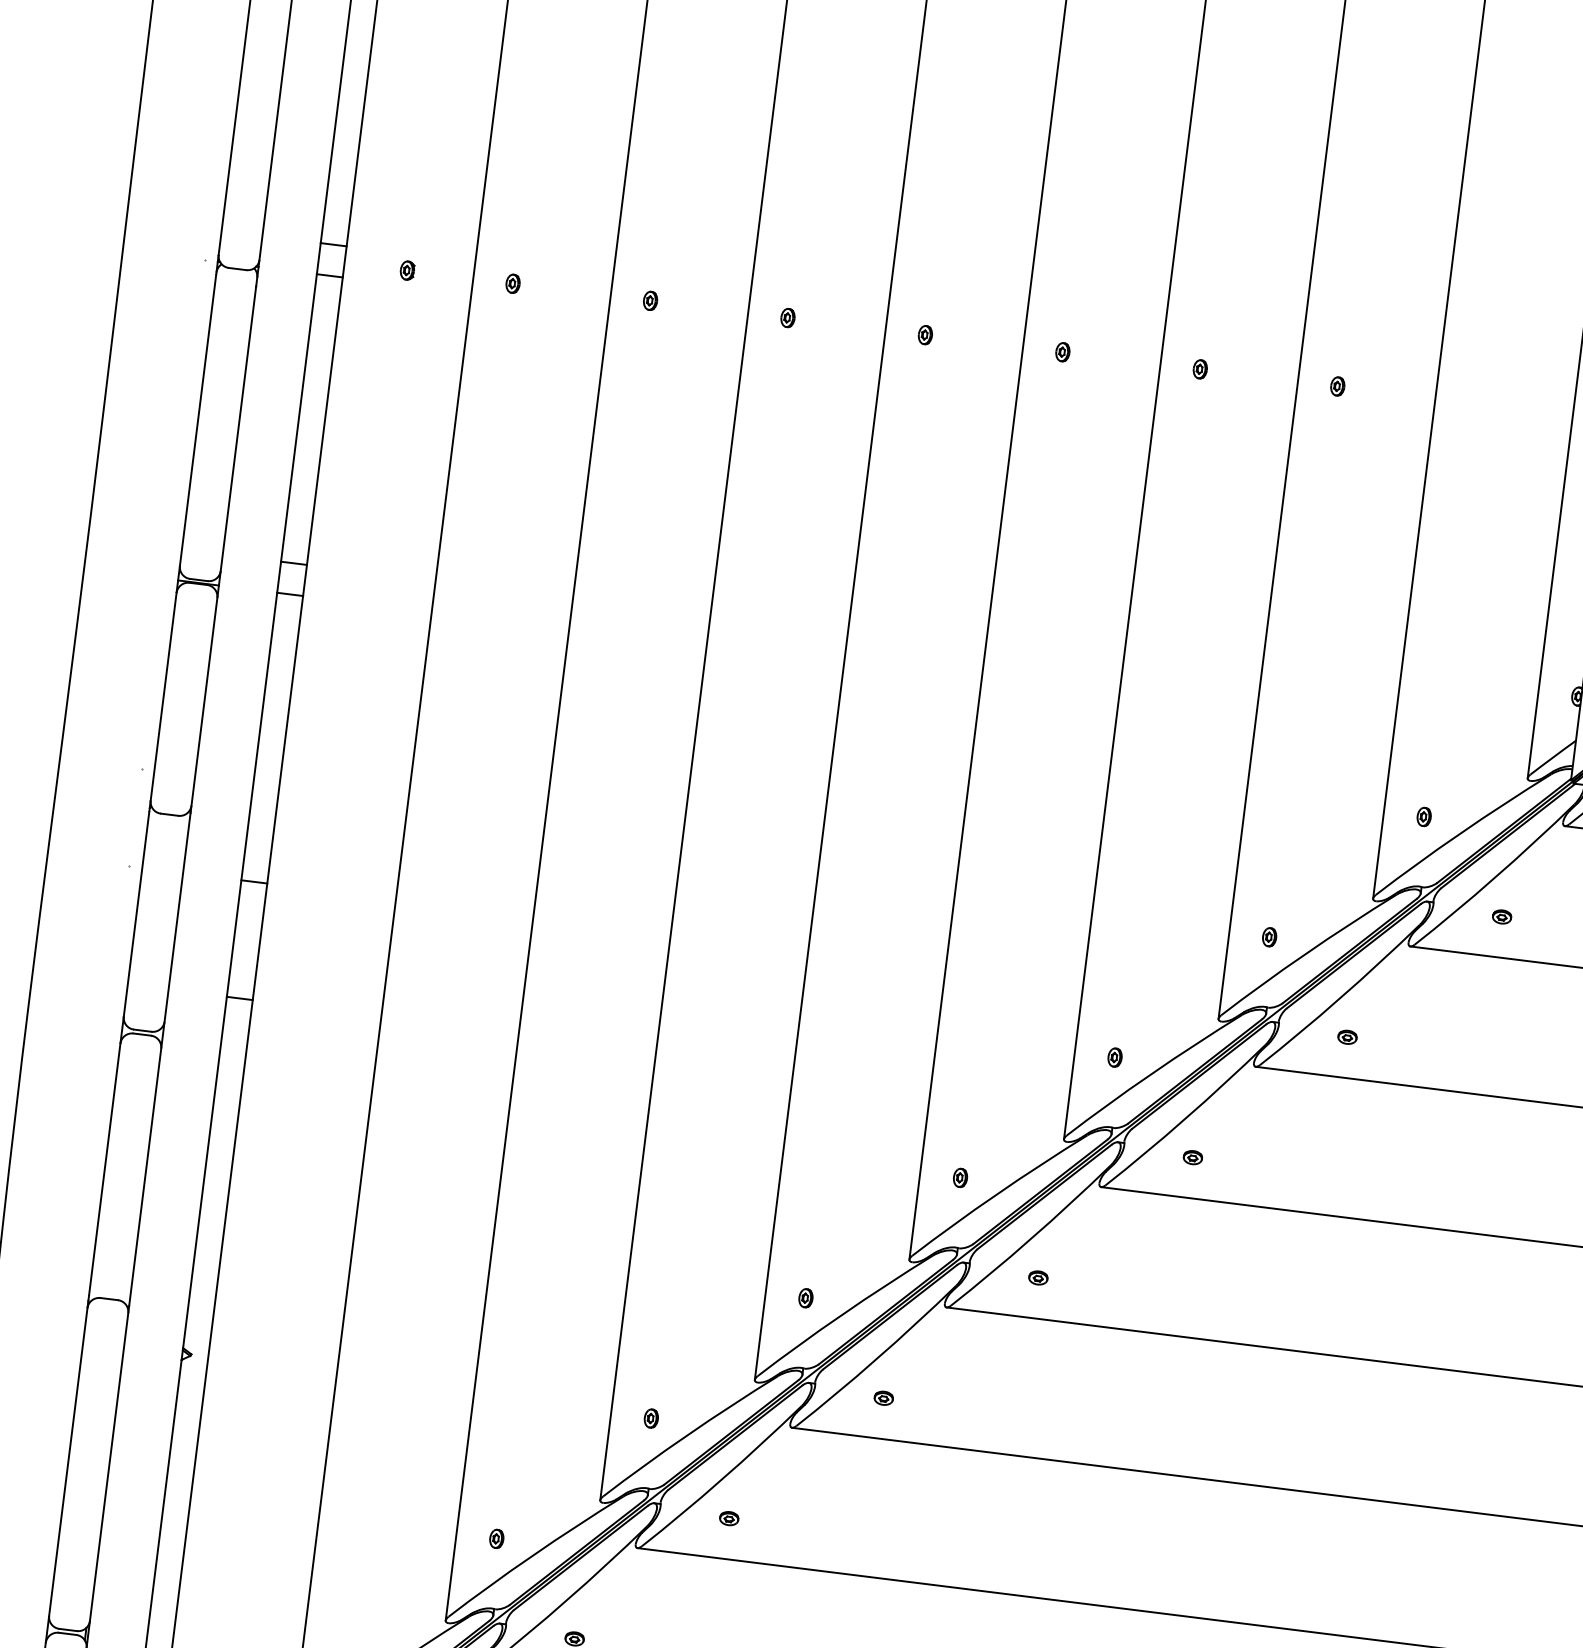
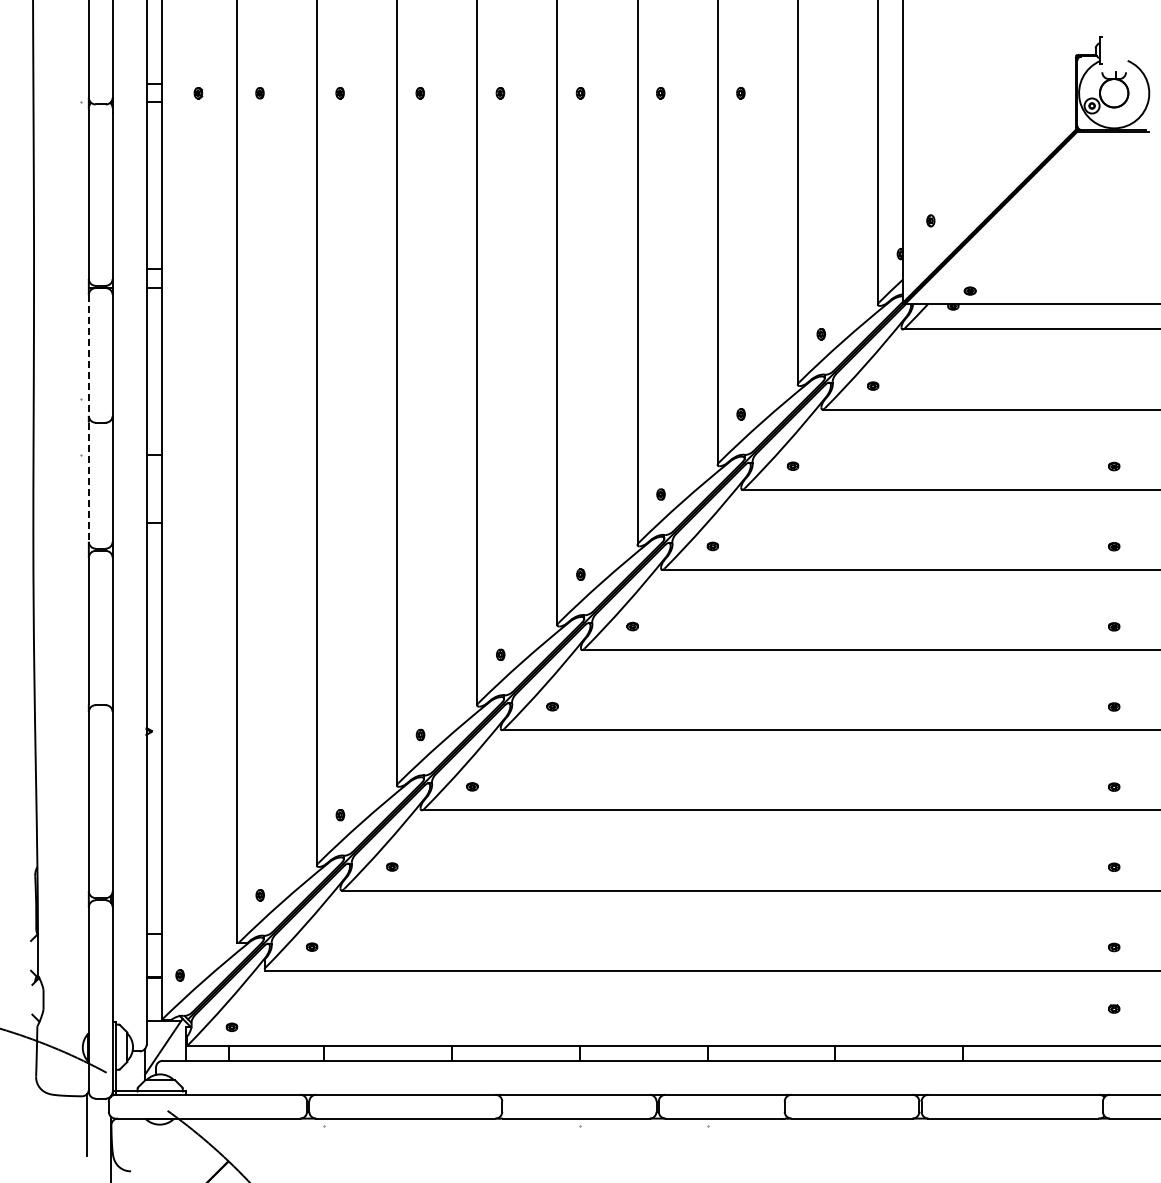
line: (163, 696) -> (88, 355), solid -> dashed
line: (135, 914) -> (88, 482), solid -> dashed

